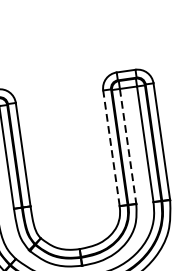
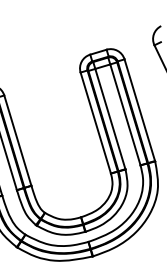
line: (128, 146) -> (110, 119), dashed -> solid
line: (111, 148) -> (95, 123), dashed -> solid

